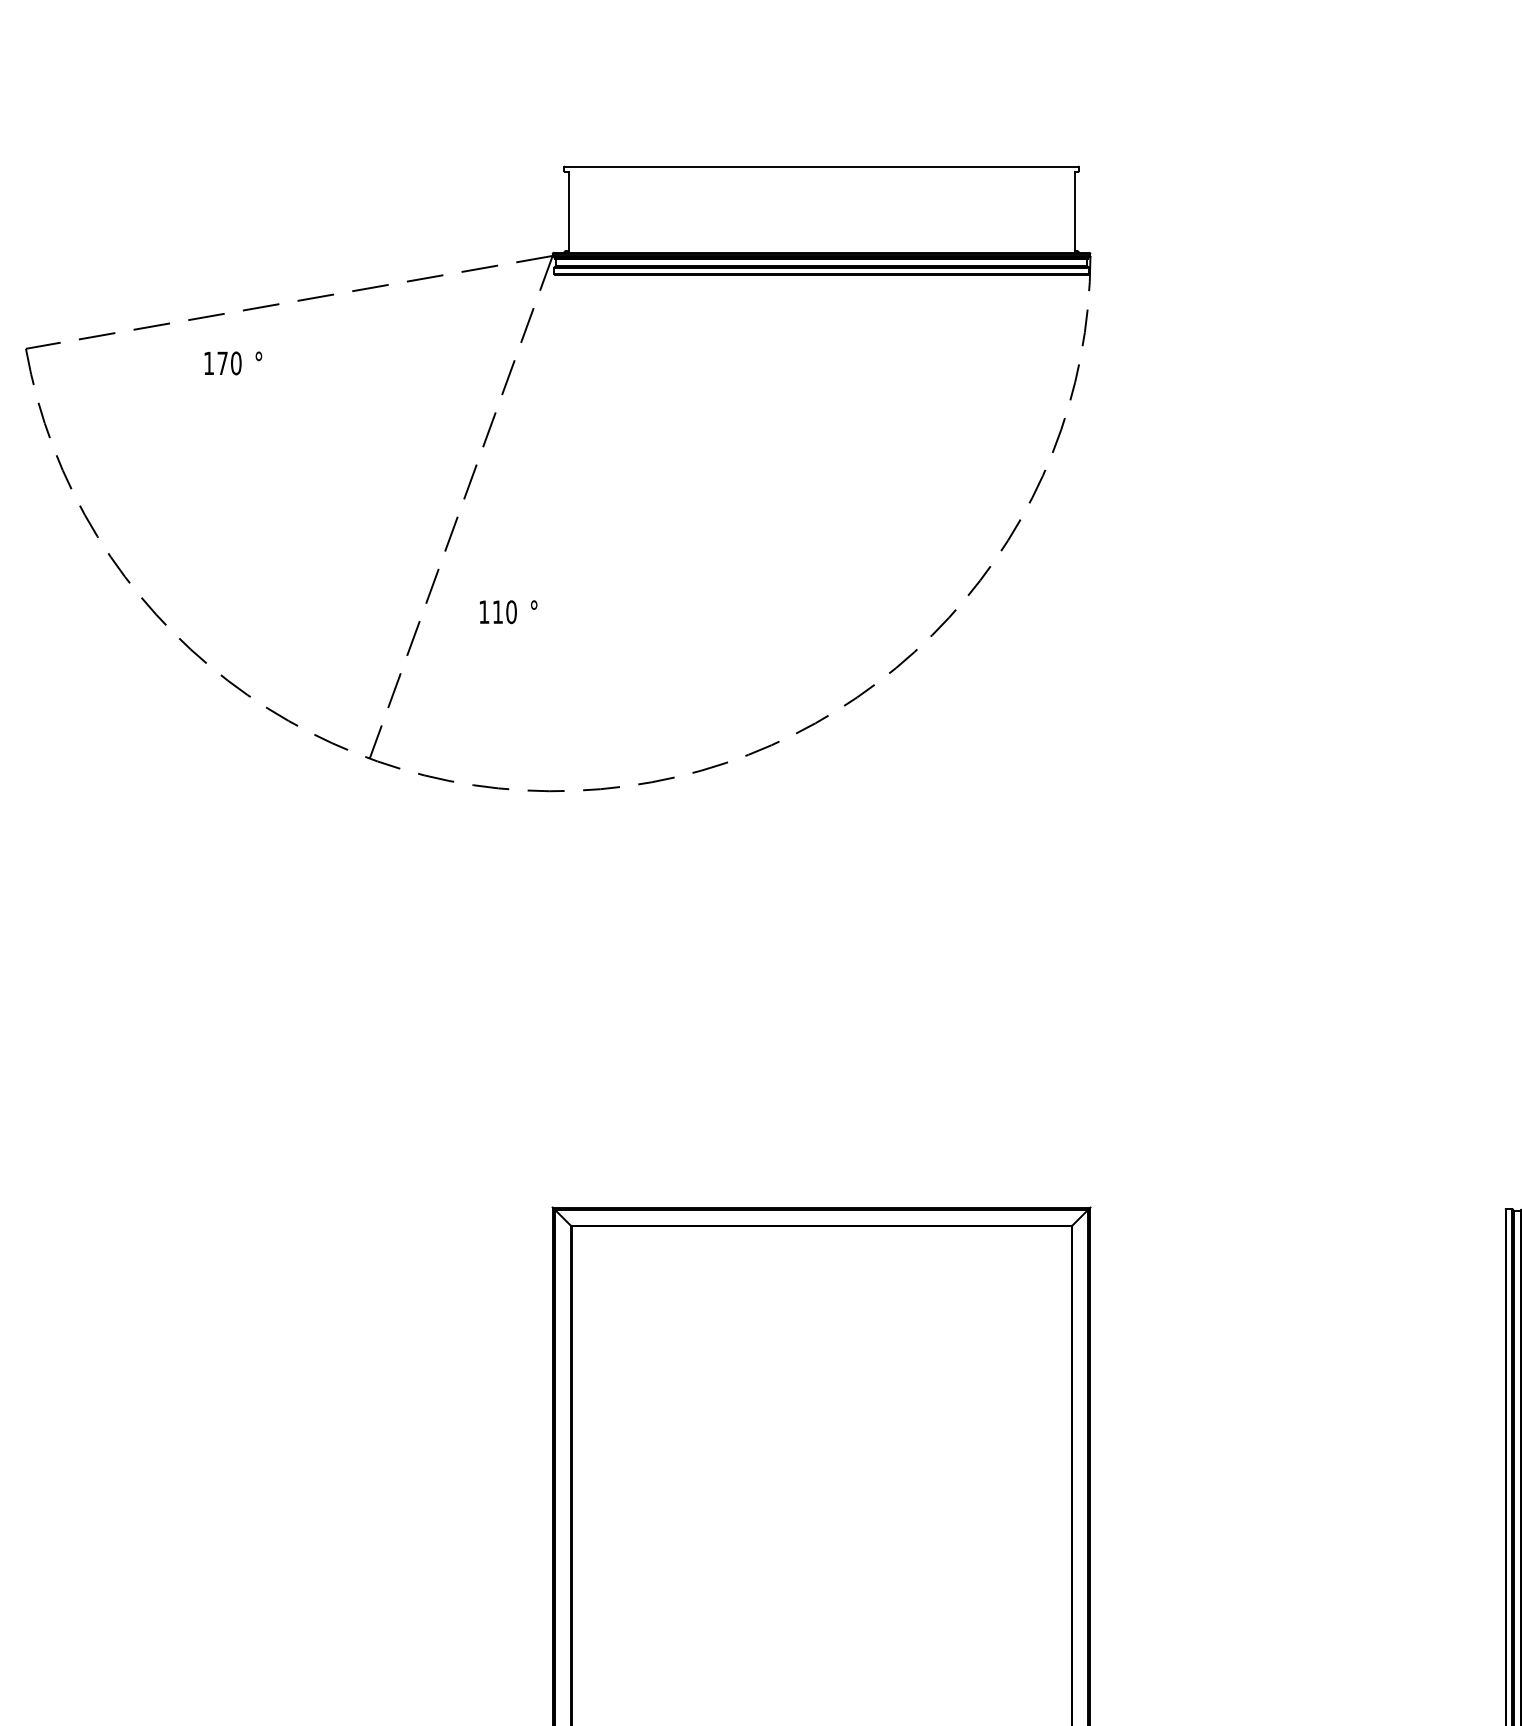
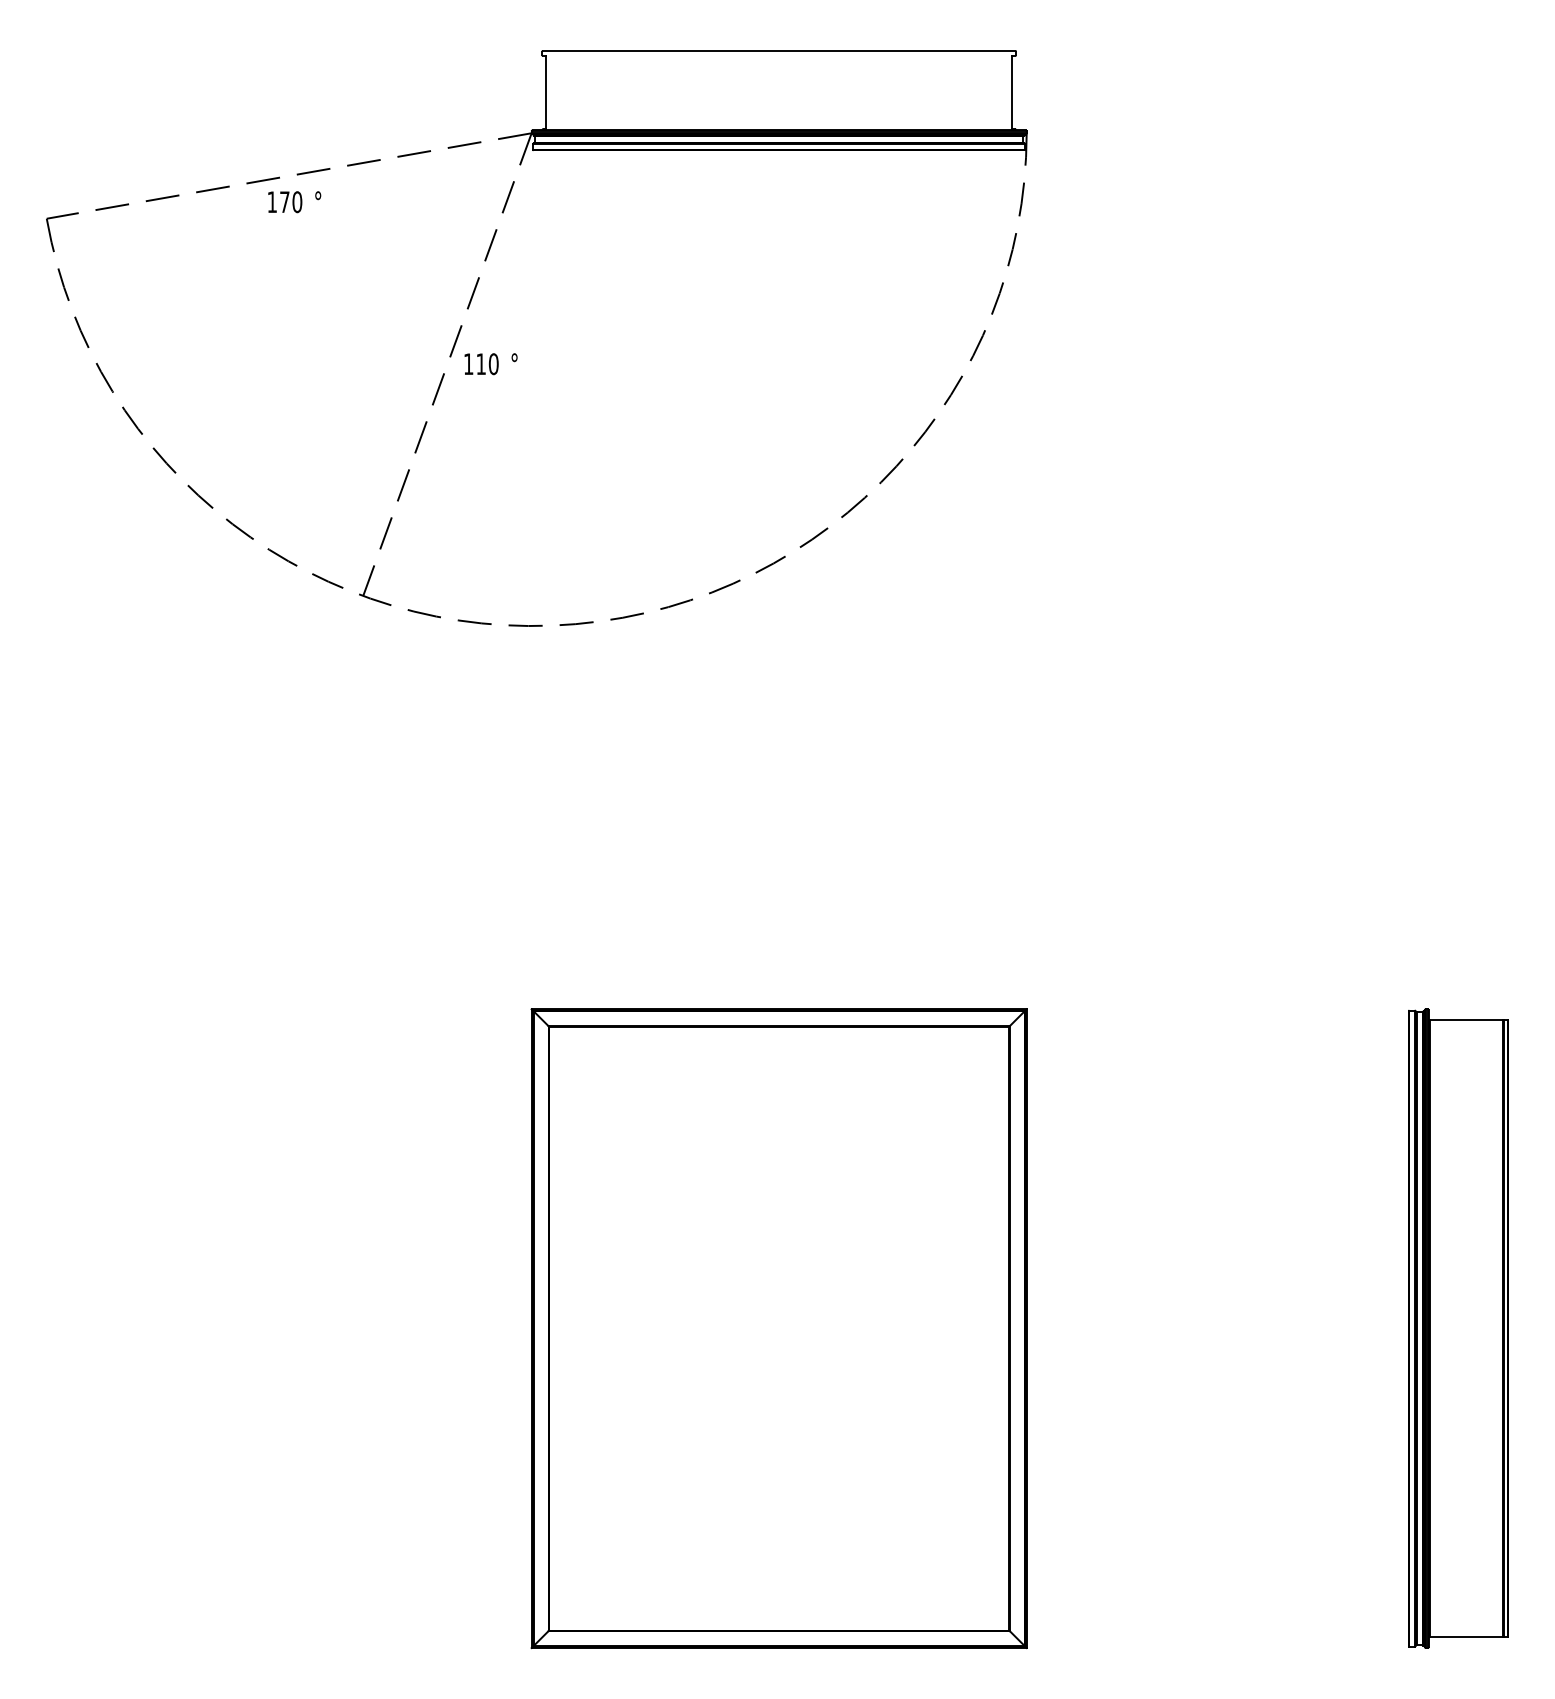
text: (233, 363) -> (294, 202), moved
text: (507, 612) -> (490, 364), moved

